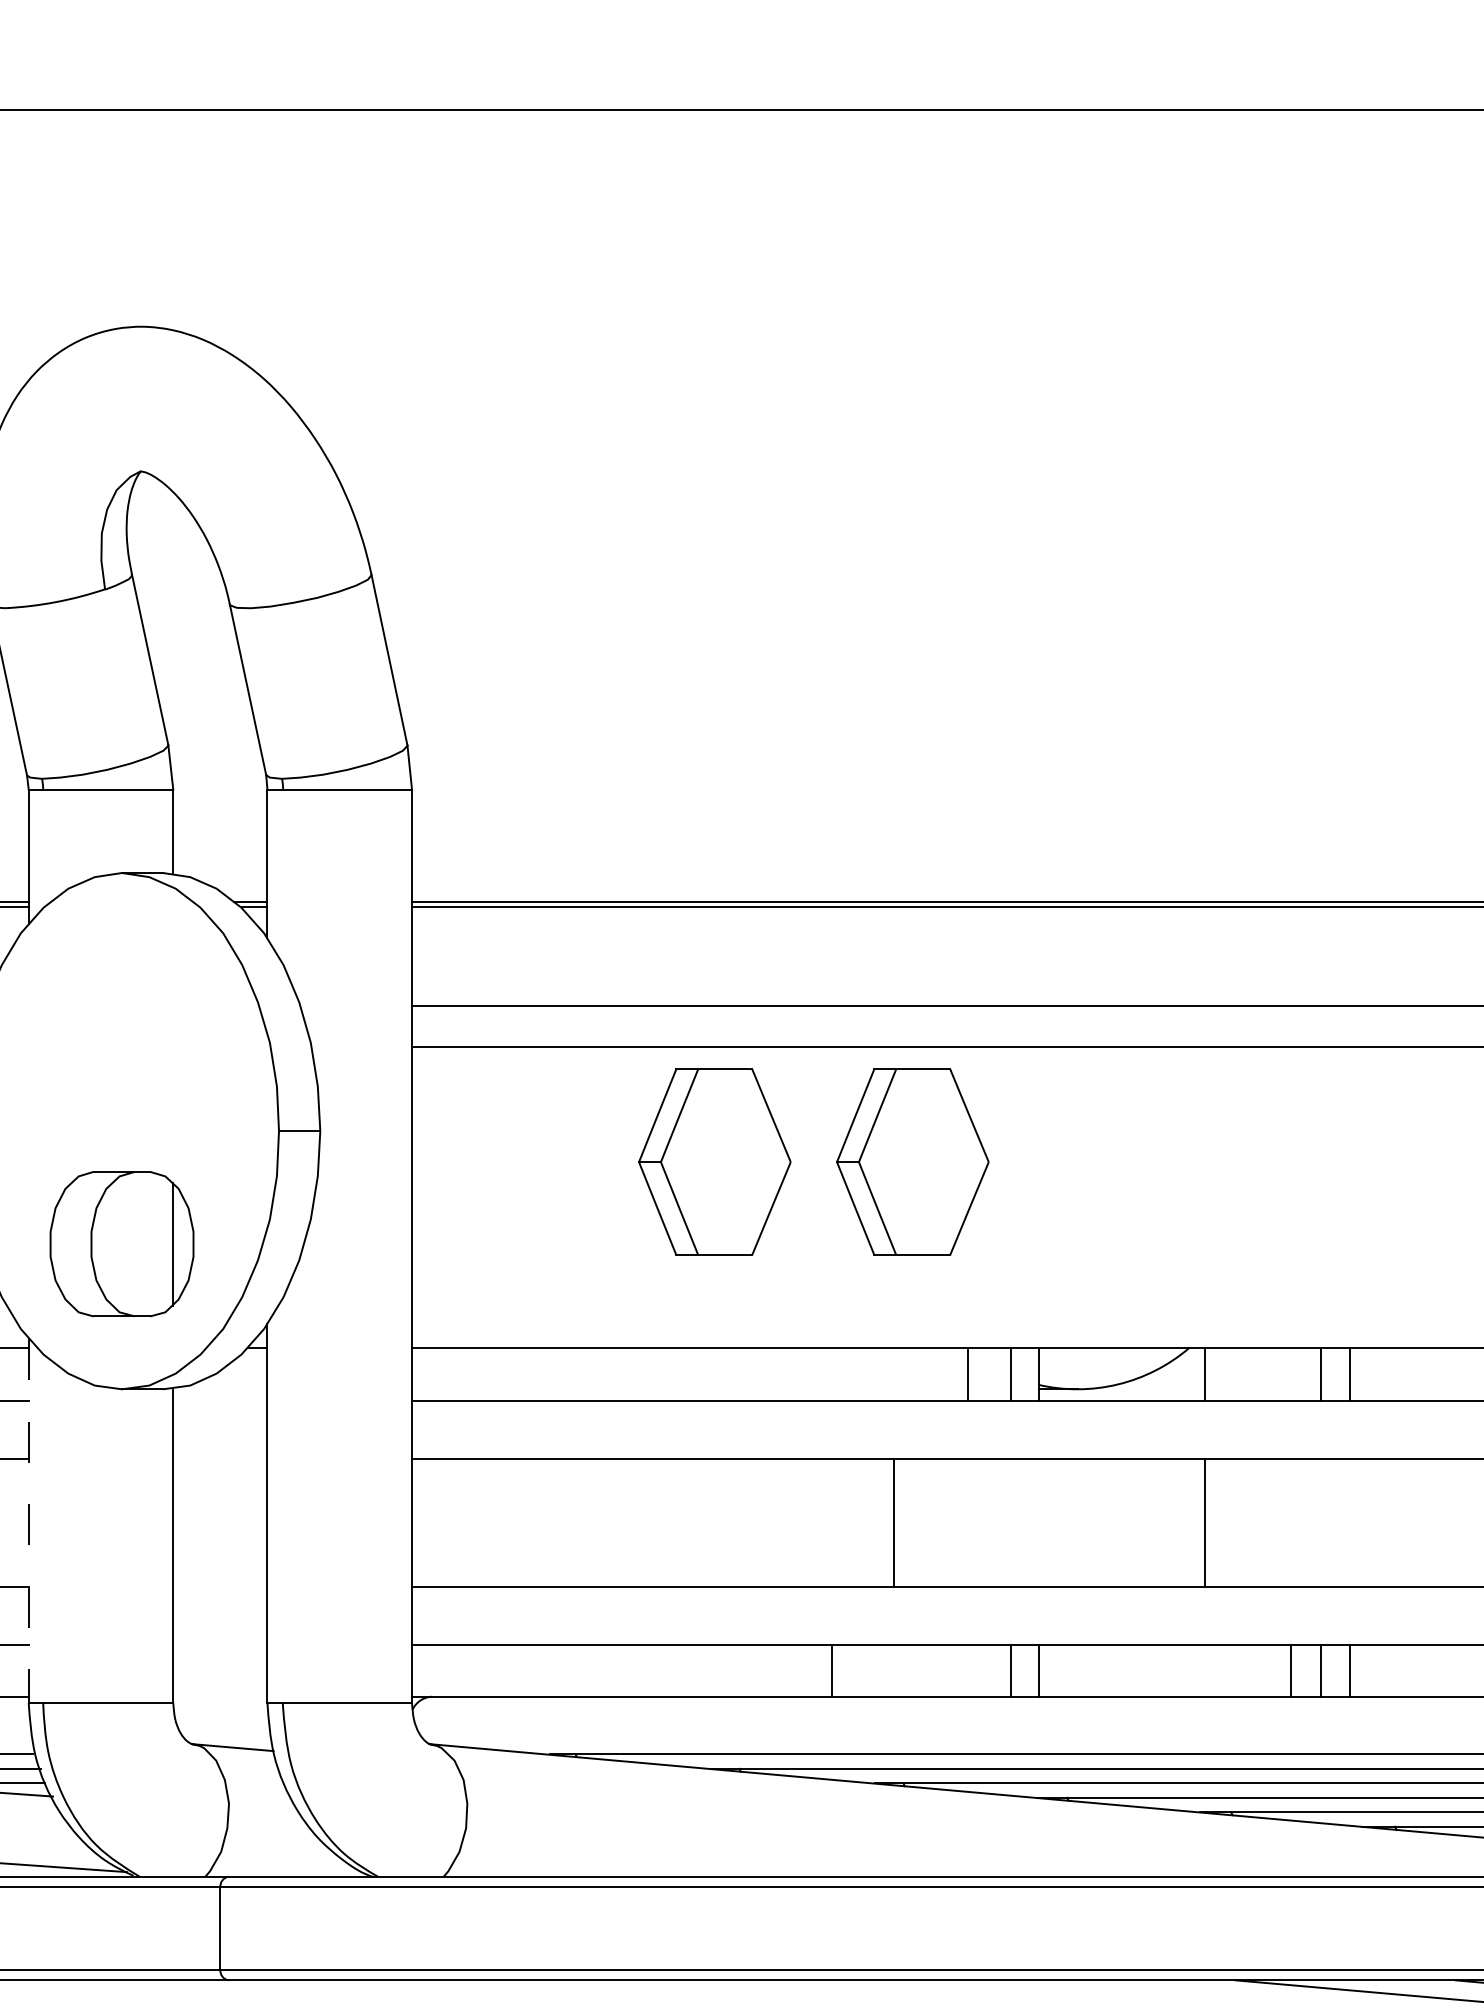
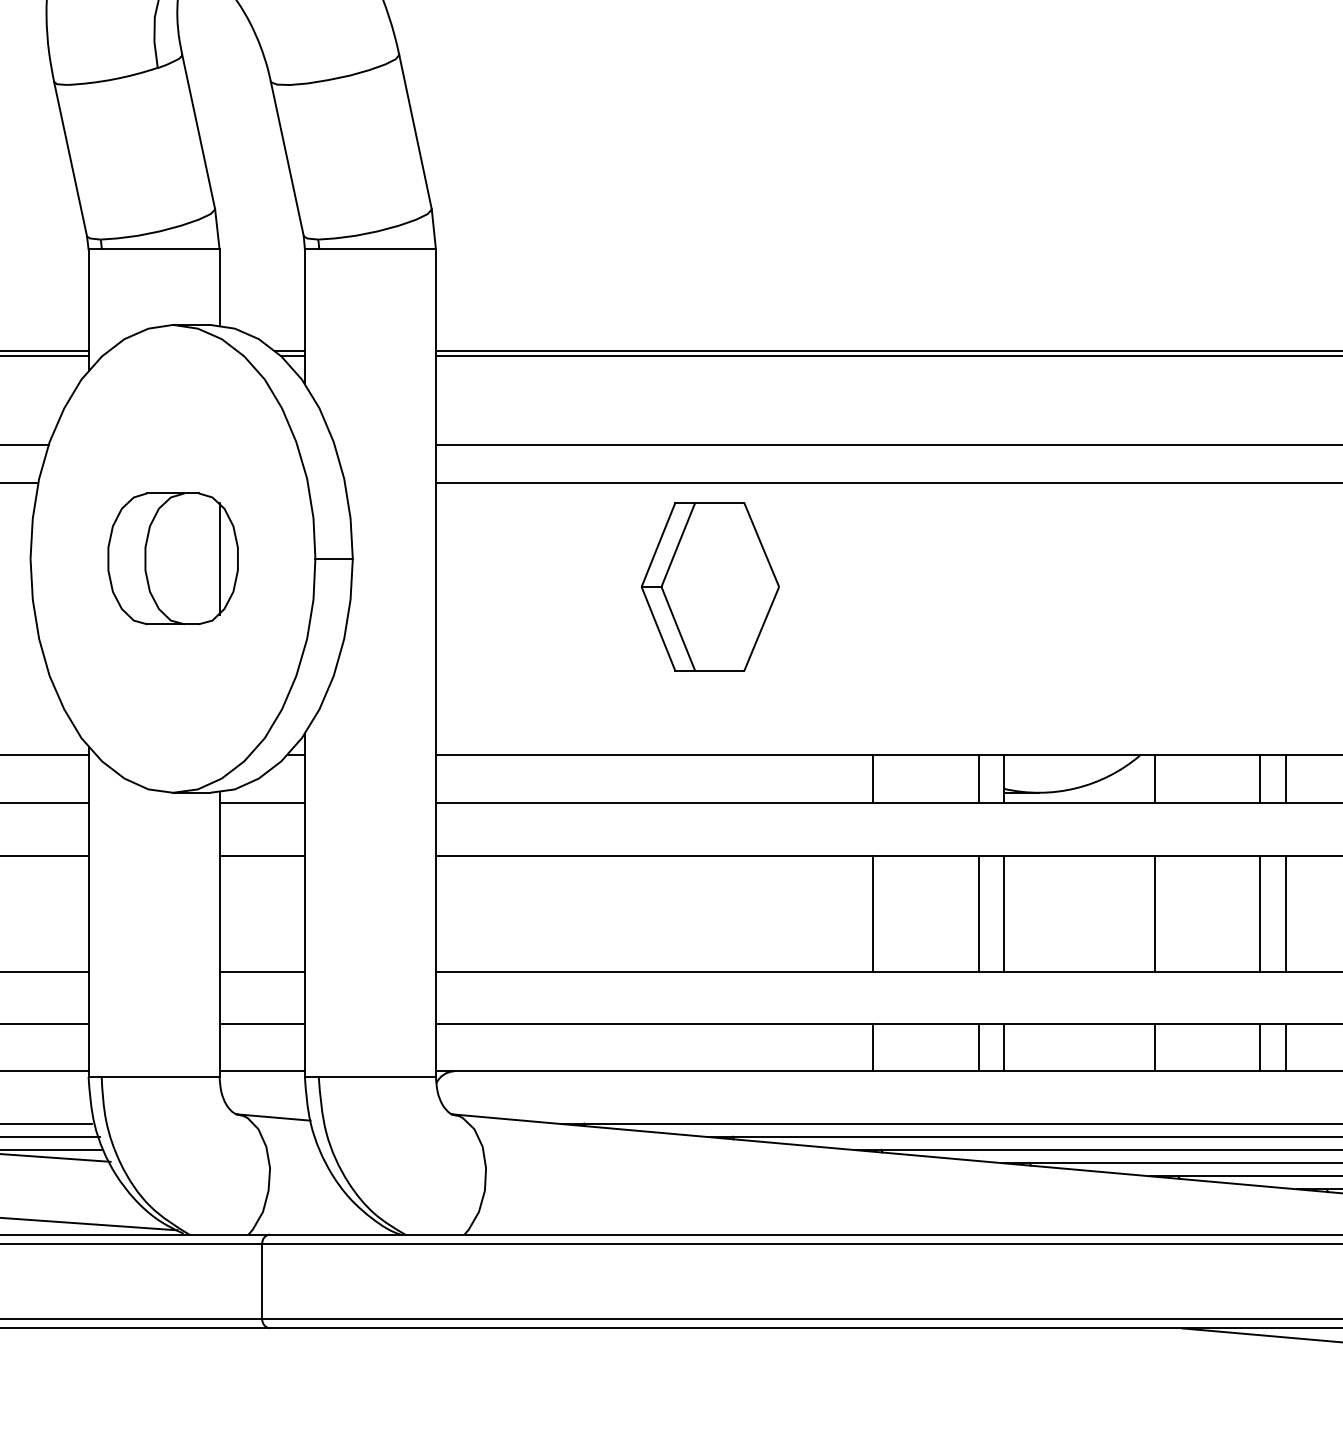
part: (912, 1161) -> (889, 586), removed
part: (121, 1244) -> (172, 559), moved
line: (968, 1374) -> (873, 779), moved
line: (220, 1400) -> (262, 802), added
line: (220, 1458) -> (262, 855), added
line: (28, 1520) -> (88, 911), dashed -> solid
line: (1010, 1522) -> (978, 913), added
line: (1038, 1522) -> (1003, 913), added
line: (1321, 1522) -> (1260, 913), added
line: (1350, 1522) -> (1286, 913), added
line: (220, 1586) -> (262, 971), added
line: (220, 1644) -> (262, 1024), added
line: (832, 1670) -> (873, 1047), moved
line: (1291, 1670) -> (1154, 1047), moved
line: (220, 1696) -> (262, 1071), added

